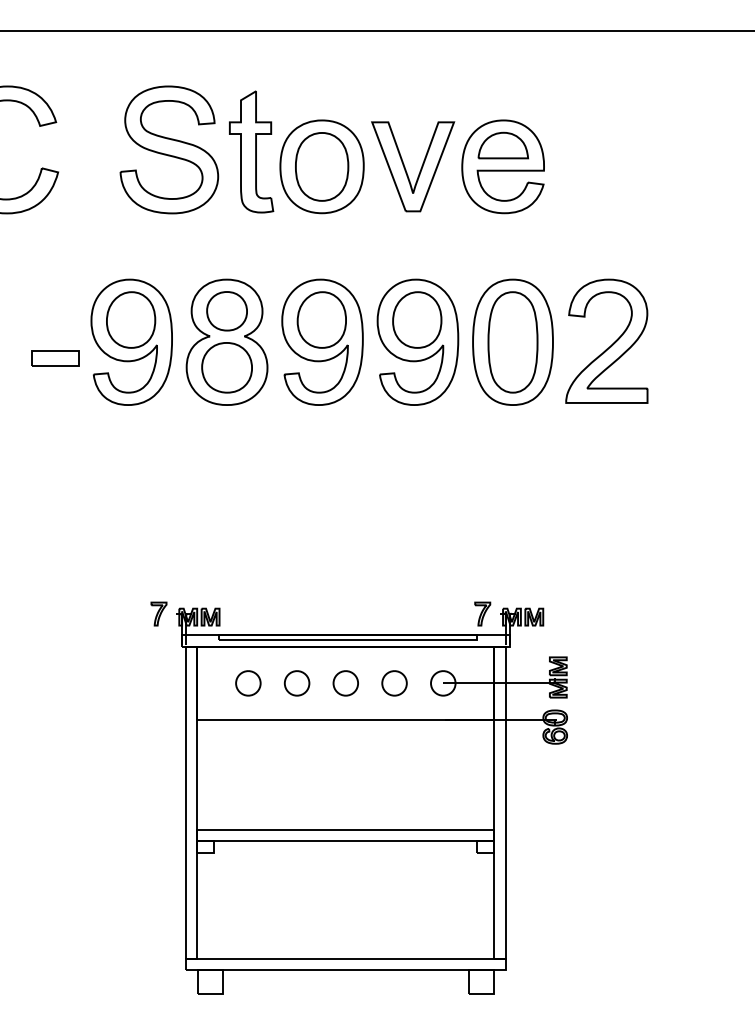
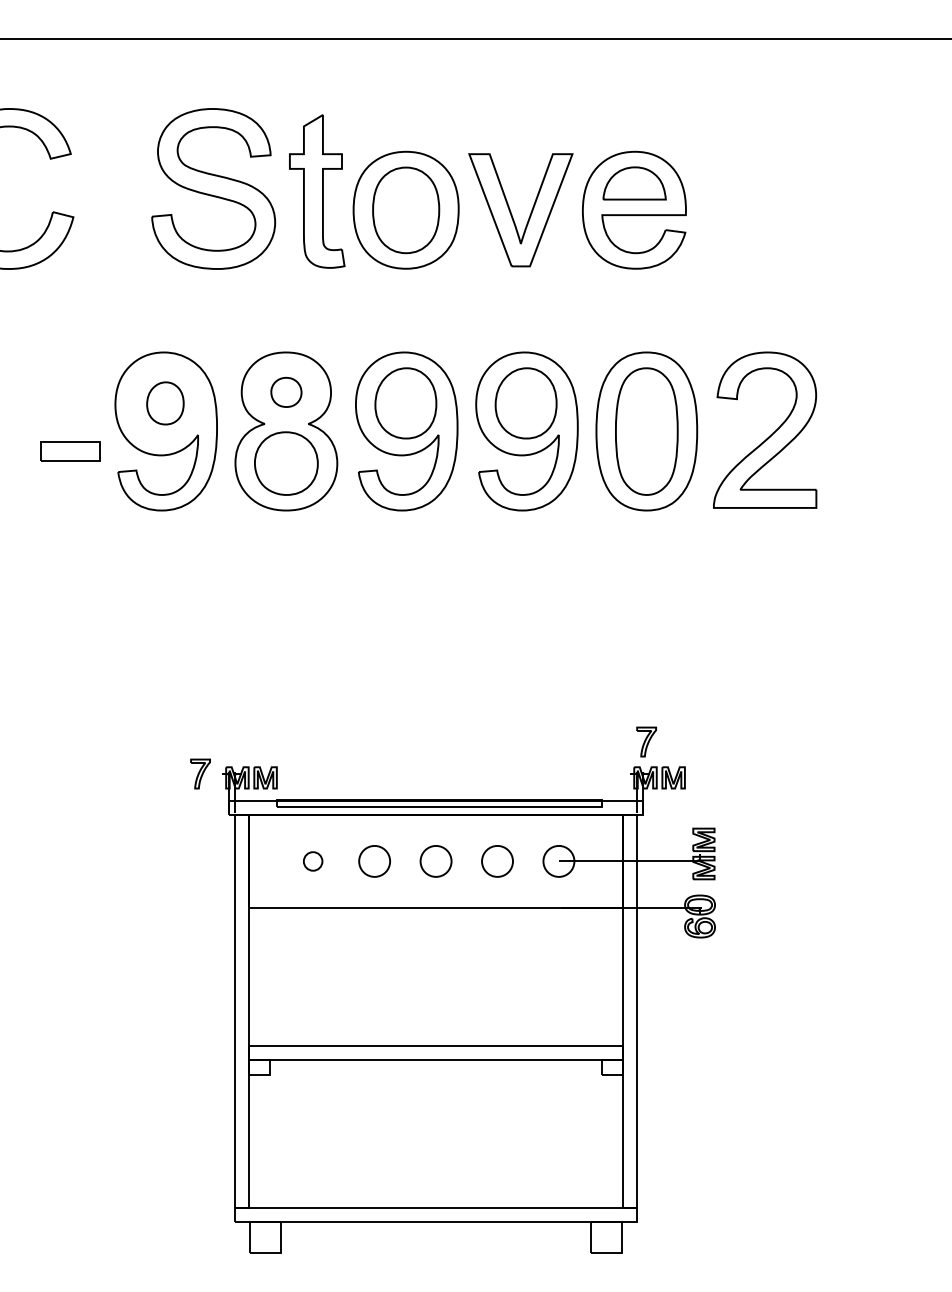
part: (227, 311) -> (286, 392), size x0.6
part: (131, 320) -> (165, 403), size x0.6
part: (482, 613) -> (646, 741), moved
part: (247, 683) -> (312, 861), size x0.6

